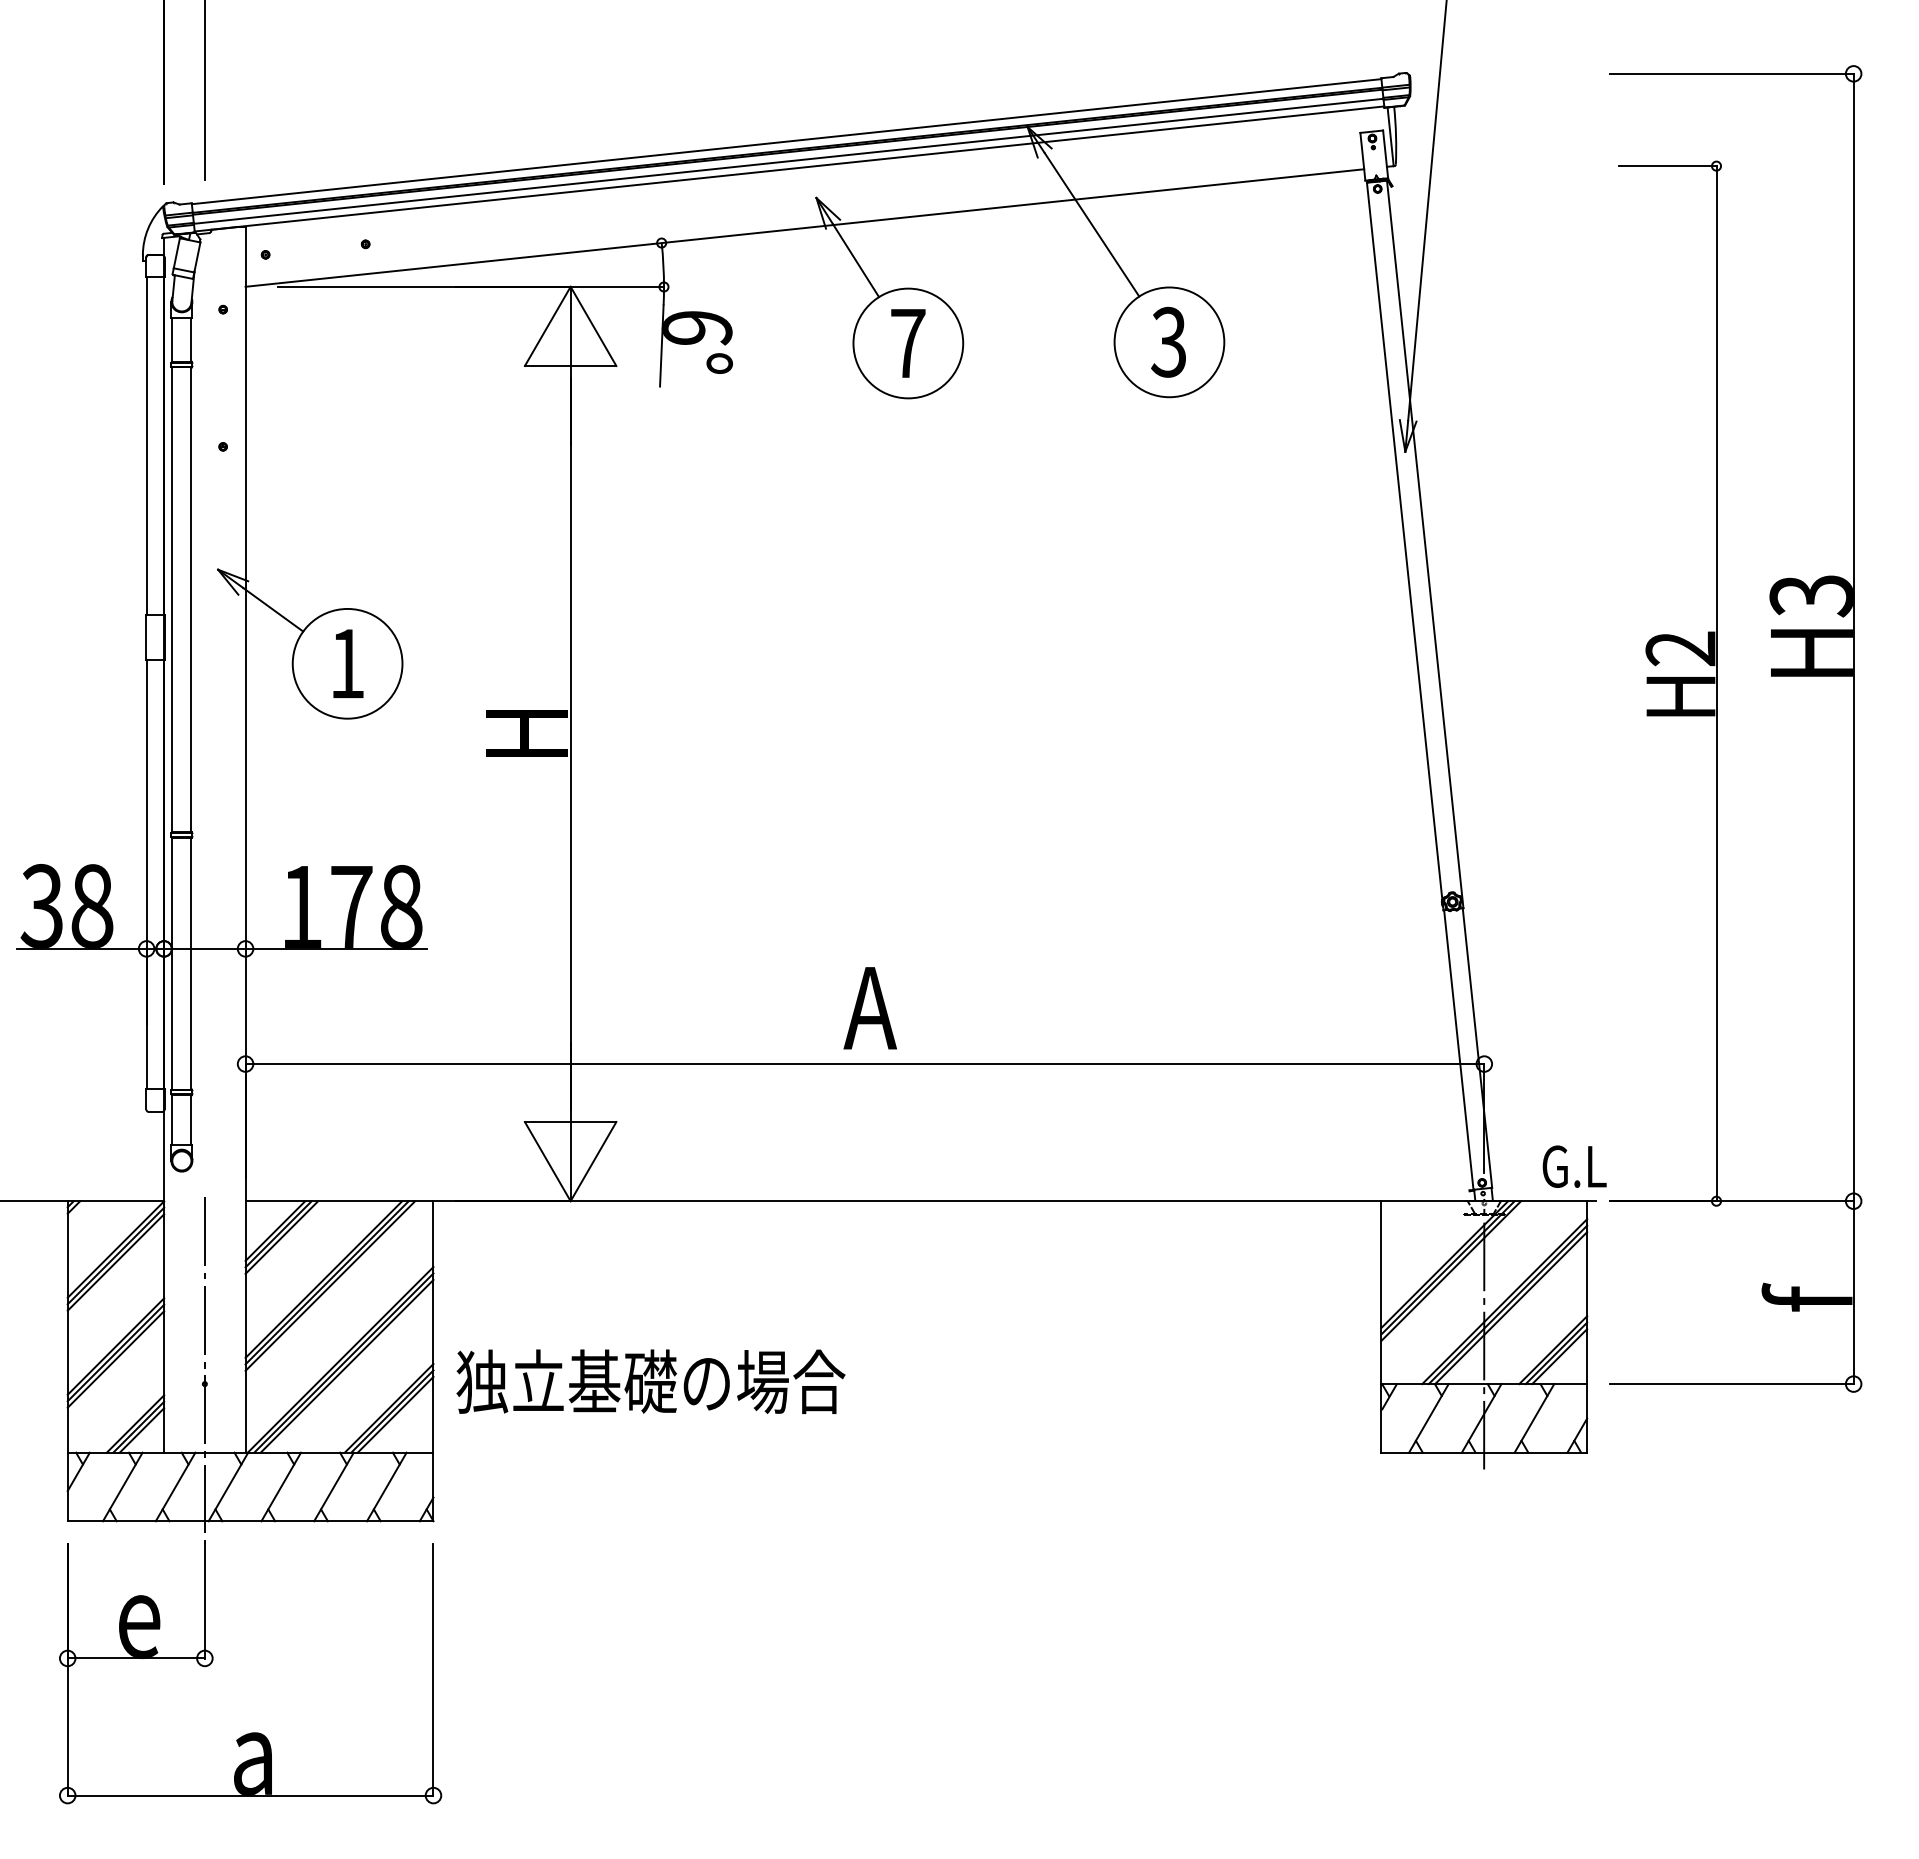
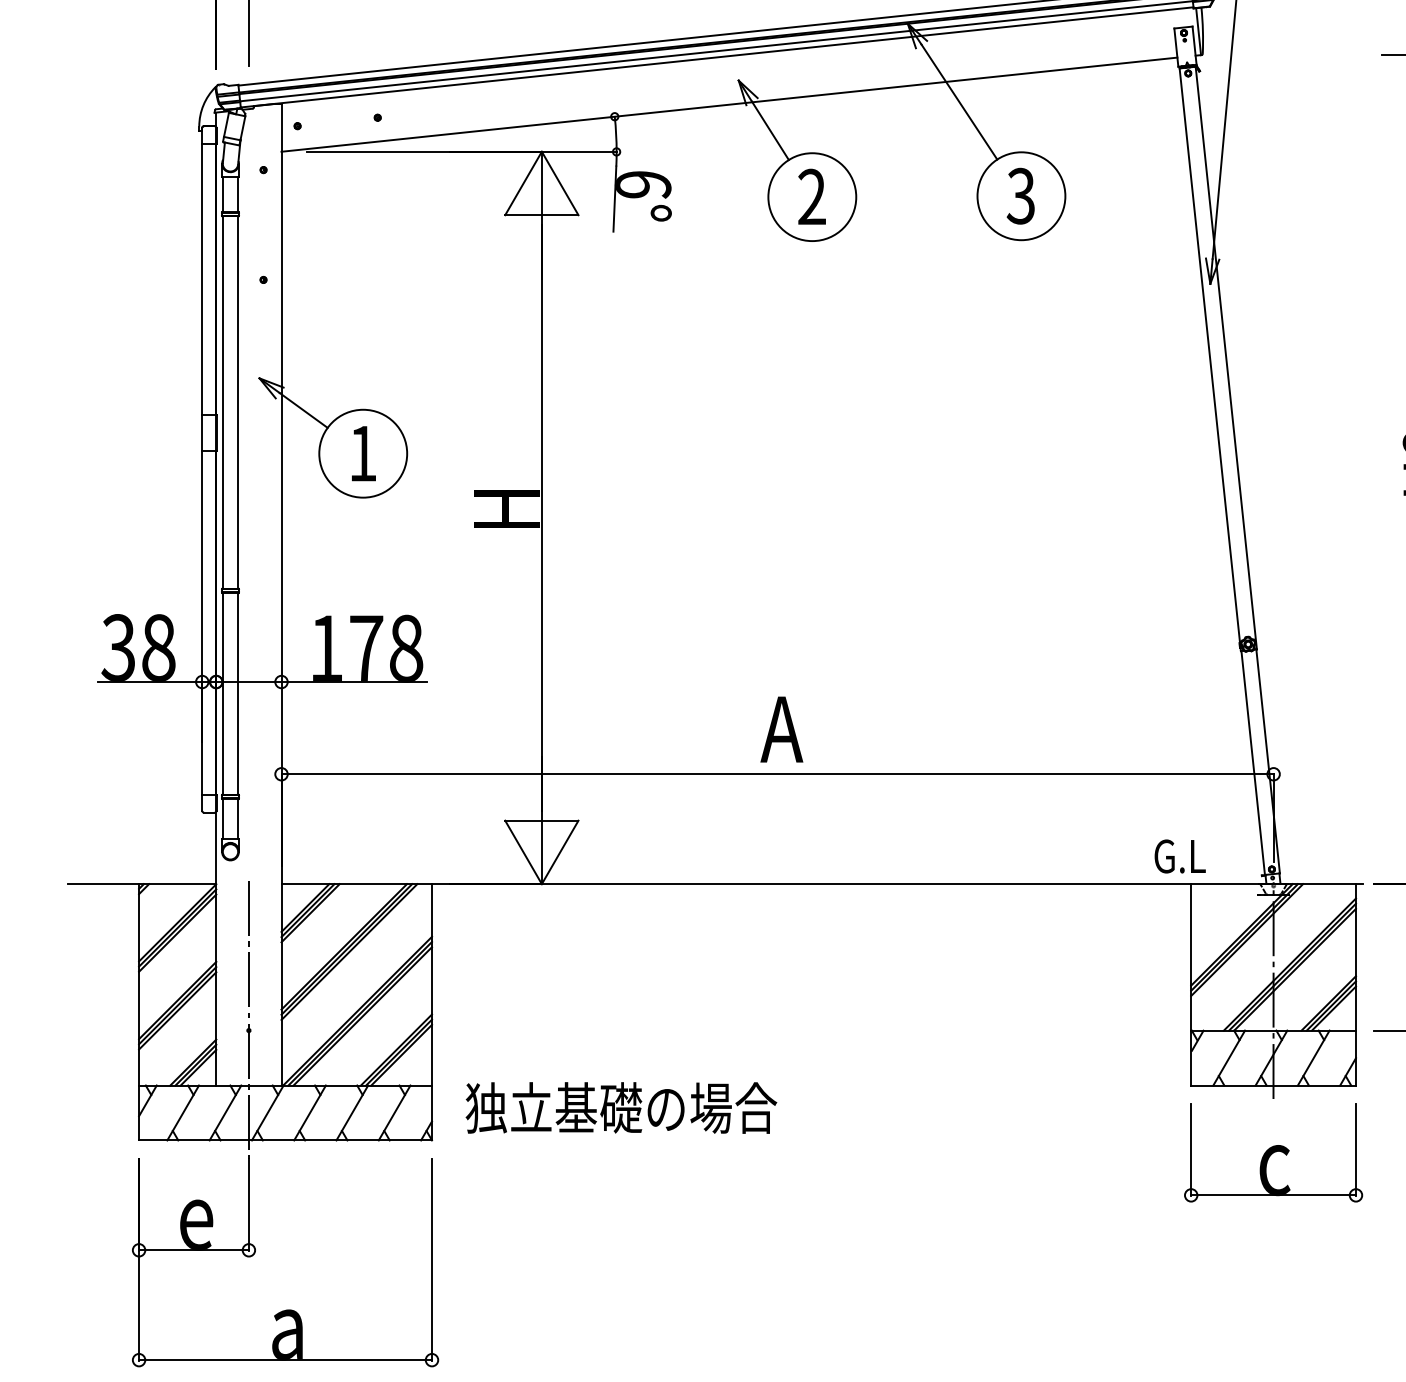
text: (907, 342) -> (811, 196), 7 -> 2
text: (1574, 1166) -> (1180, 856), moved
text: (650, 1381) -> (621, 1107), moved
part: (1483, 1536) -> (1272, 1152), added

